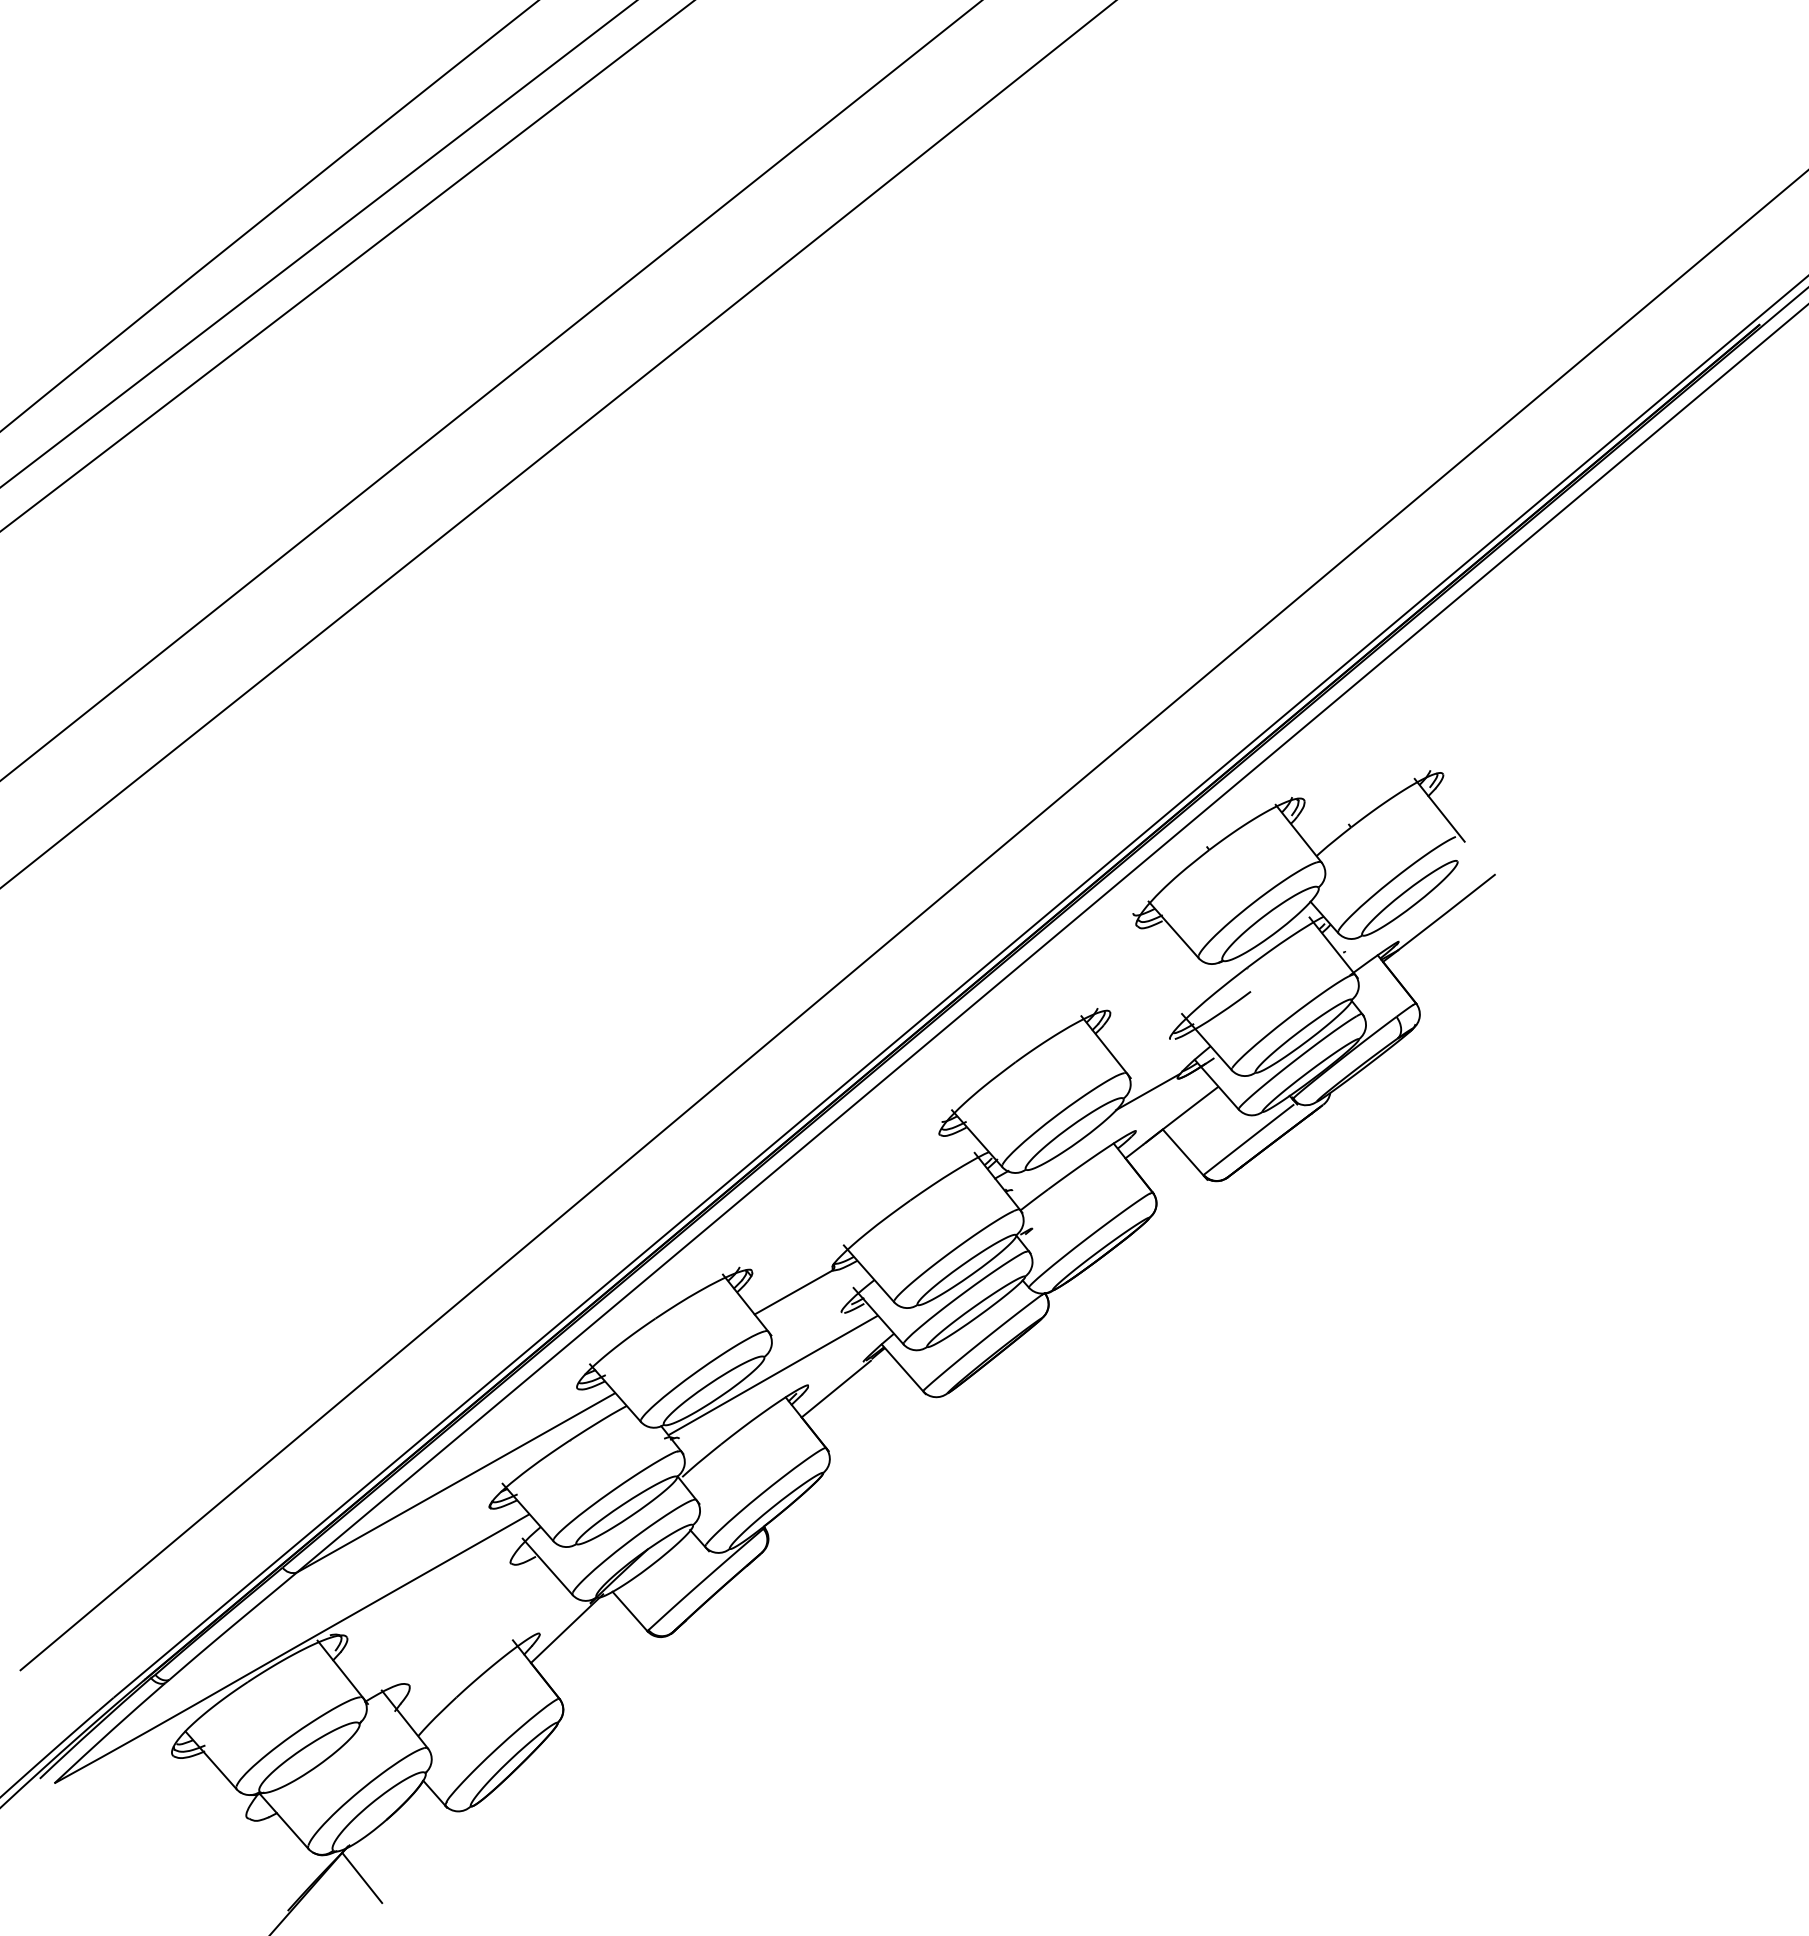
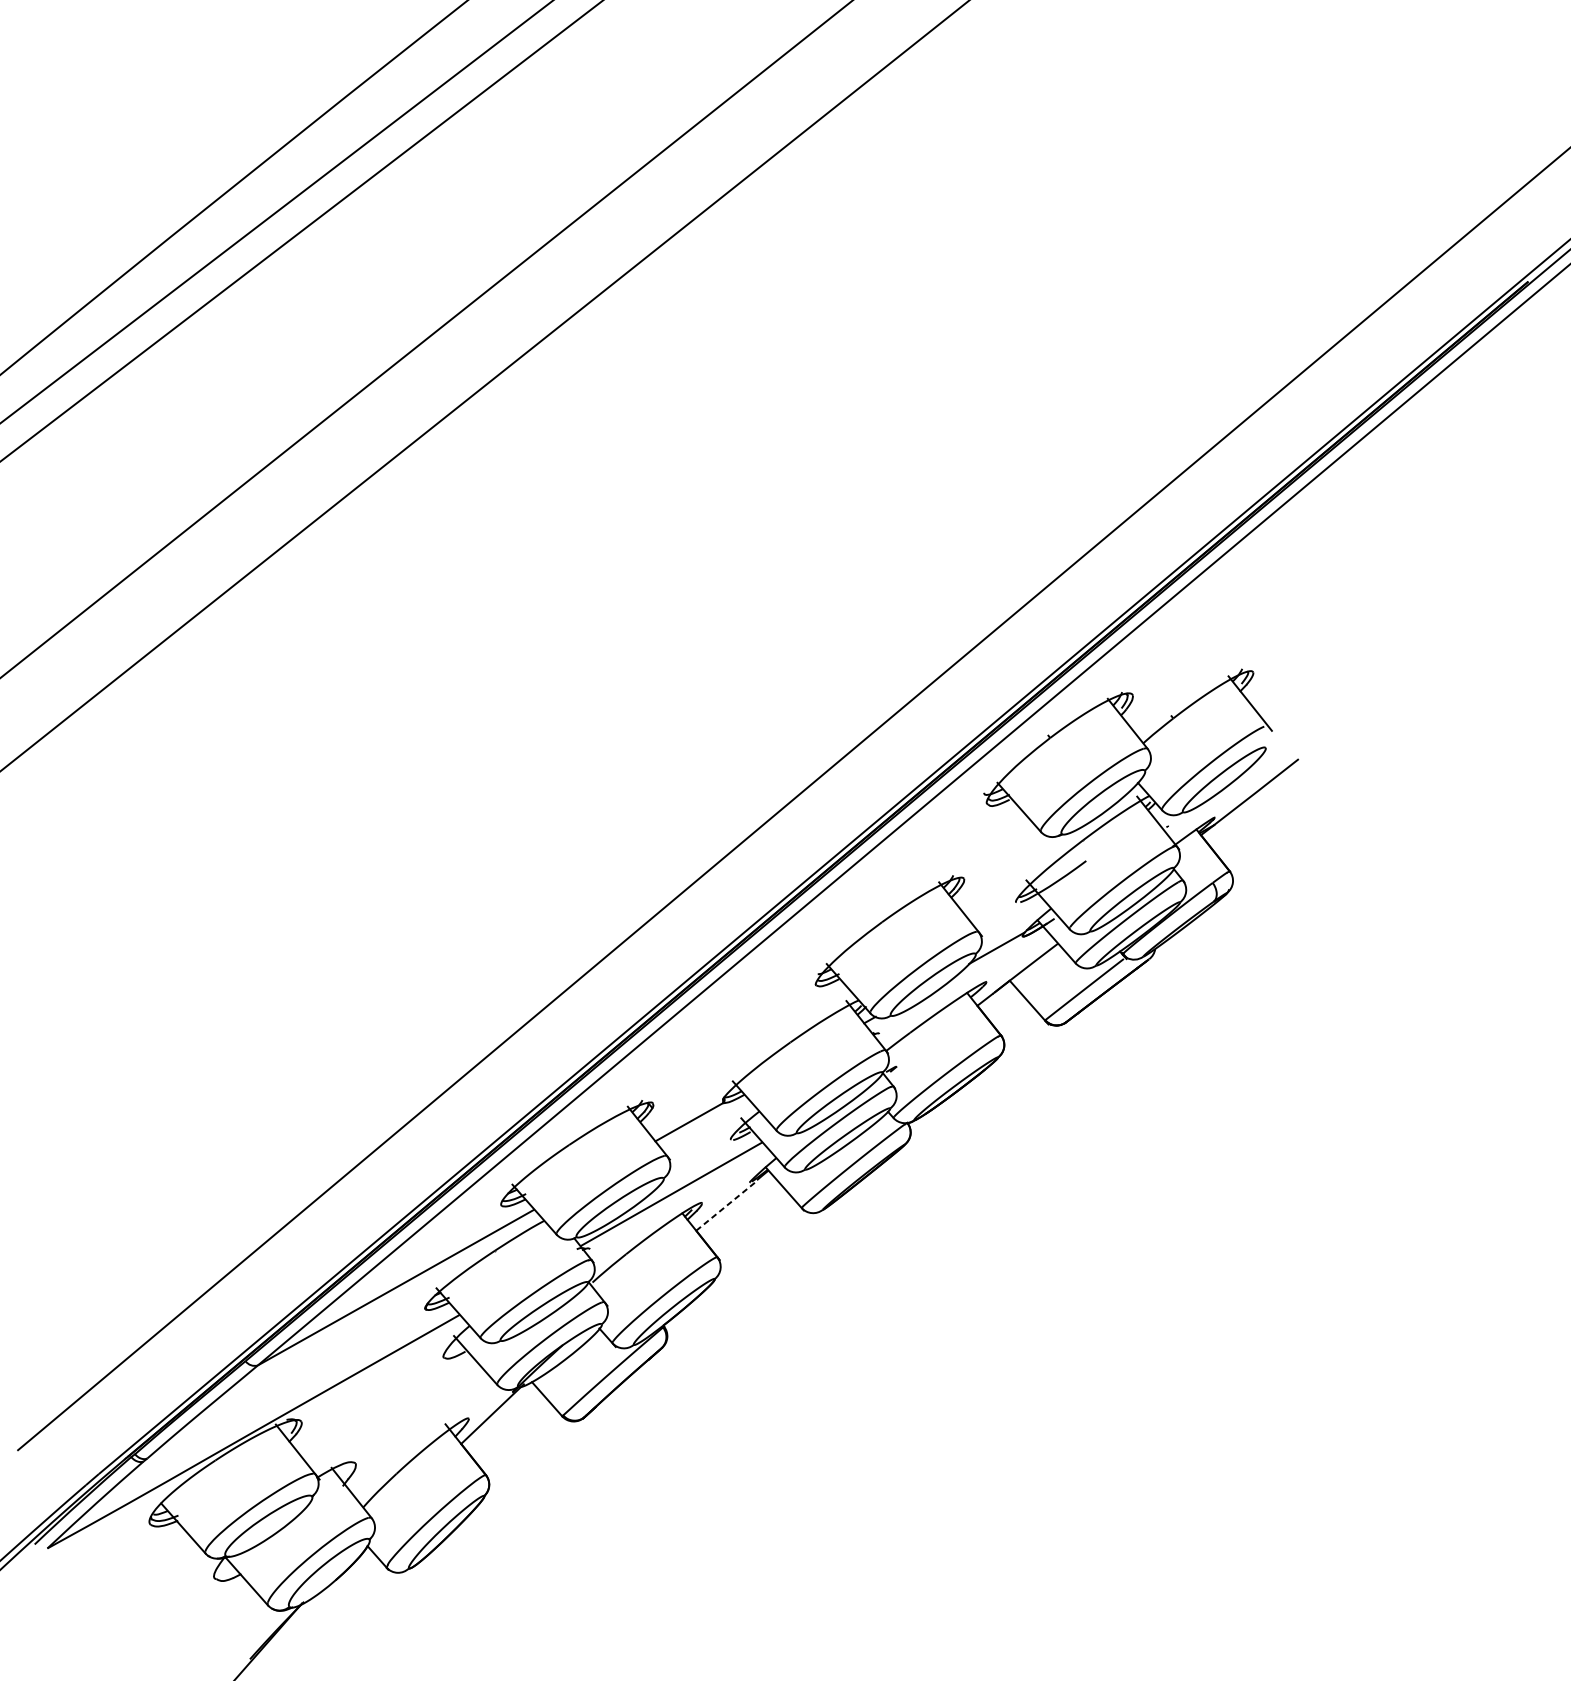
line: (836, 1389) -> (726, 1206), solid -> dashed
line: (362, 1877) -> (314, 1630), removed

